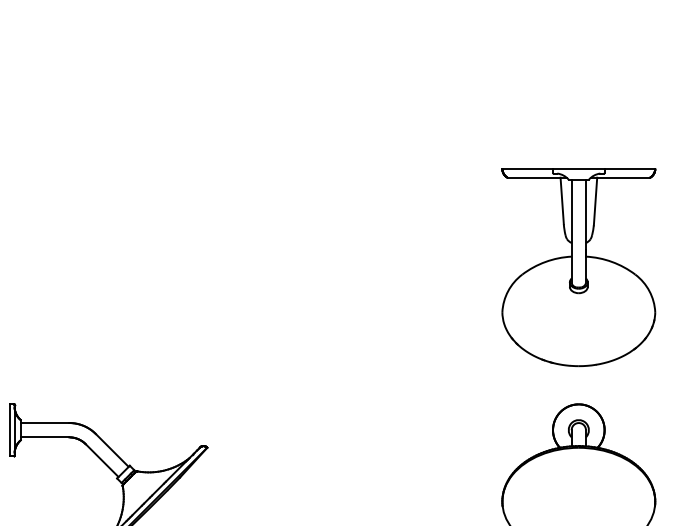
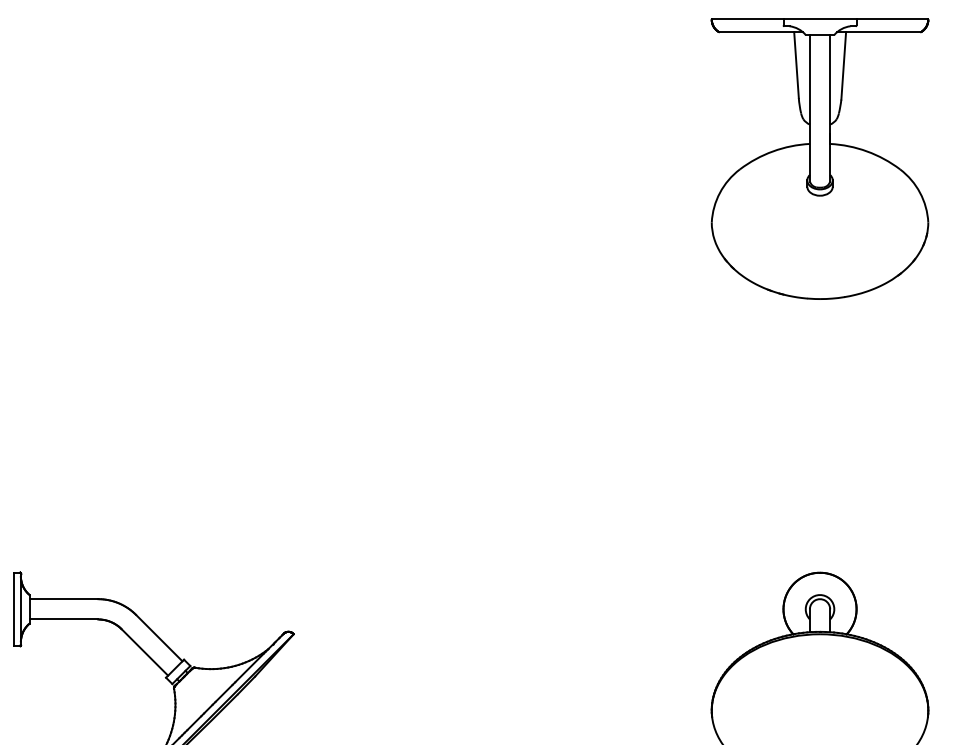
part: (578, 267) -> (819, 159), moved

